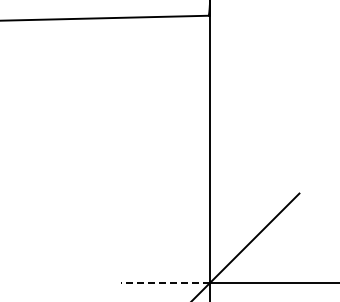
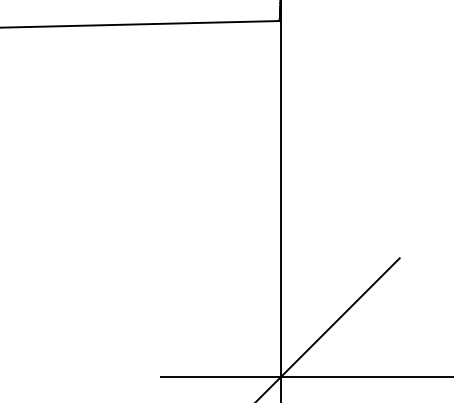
line: (165, 282) -> (220, 376), dashed -> solid

